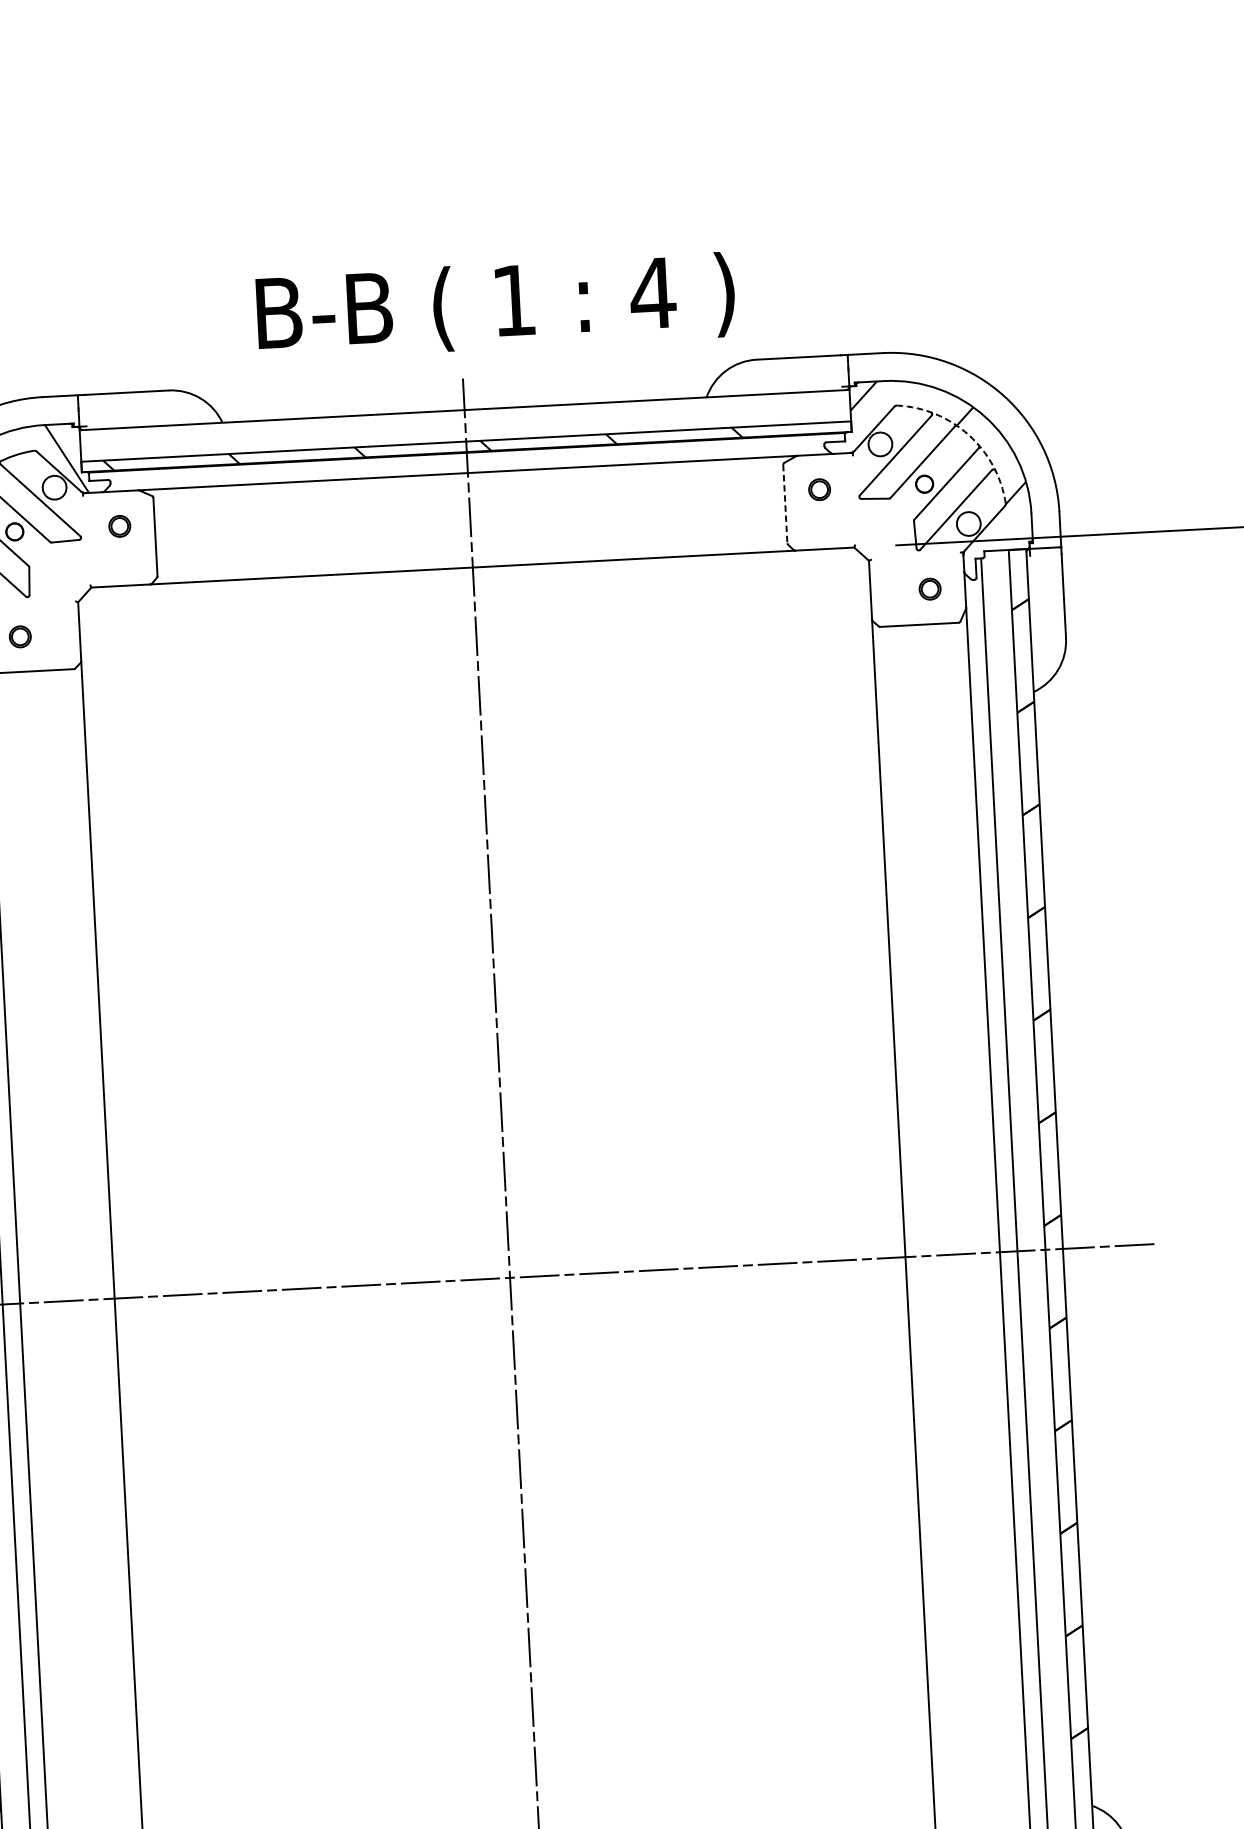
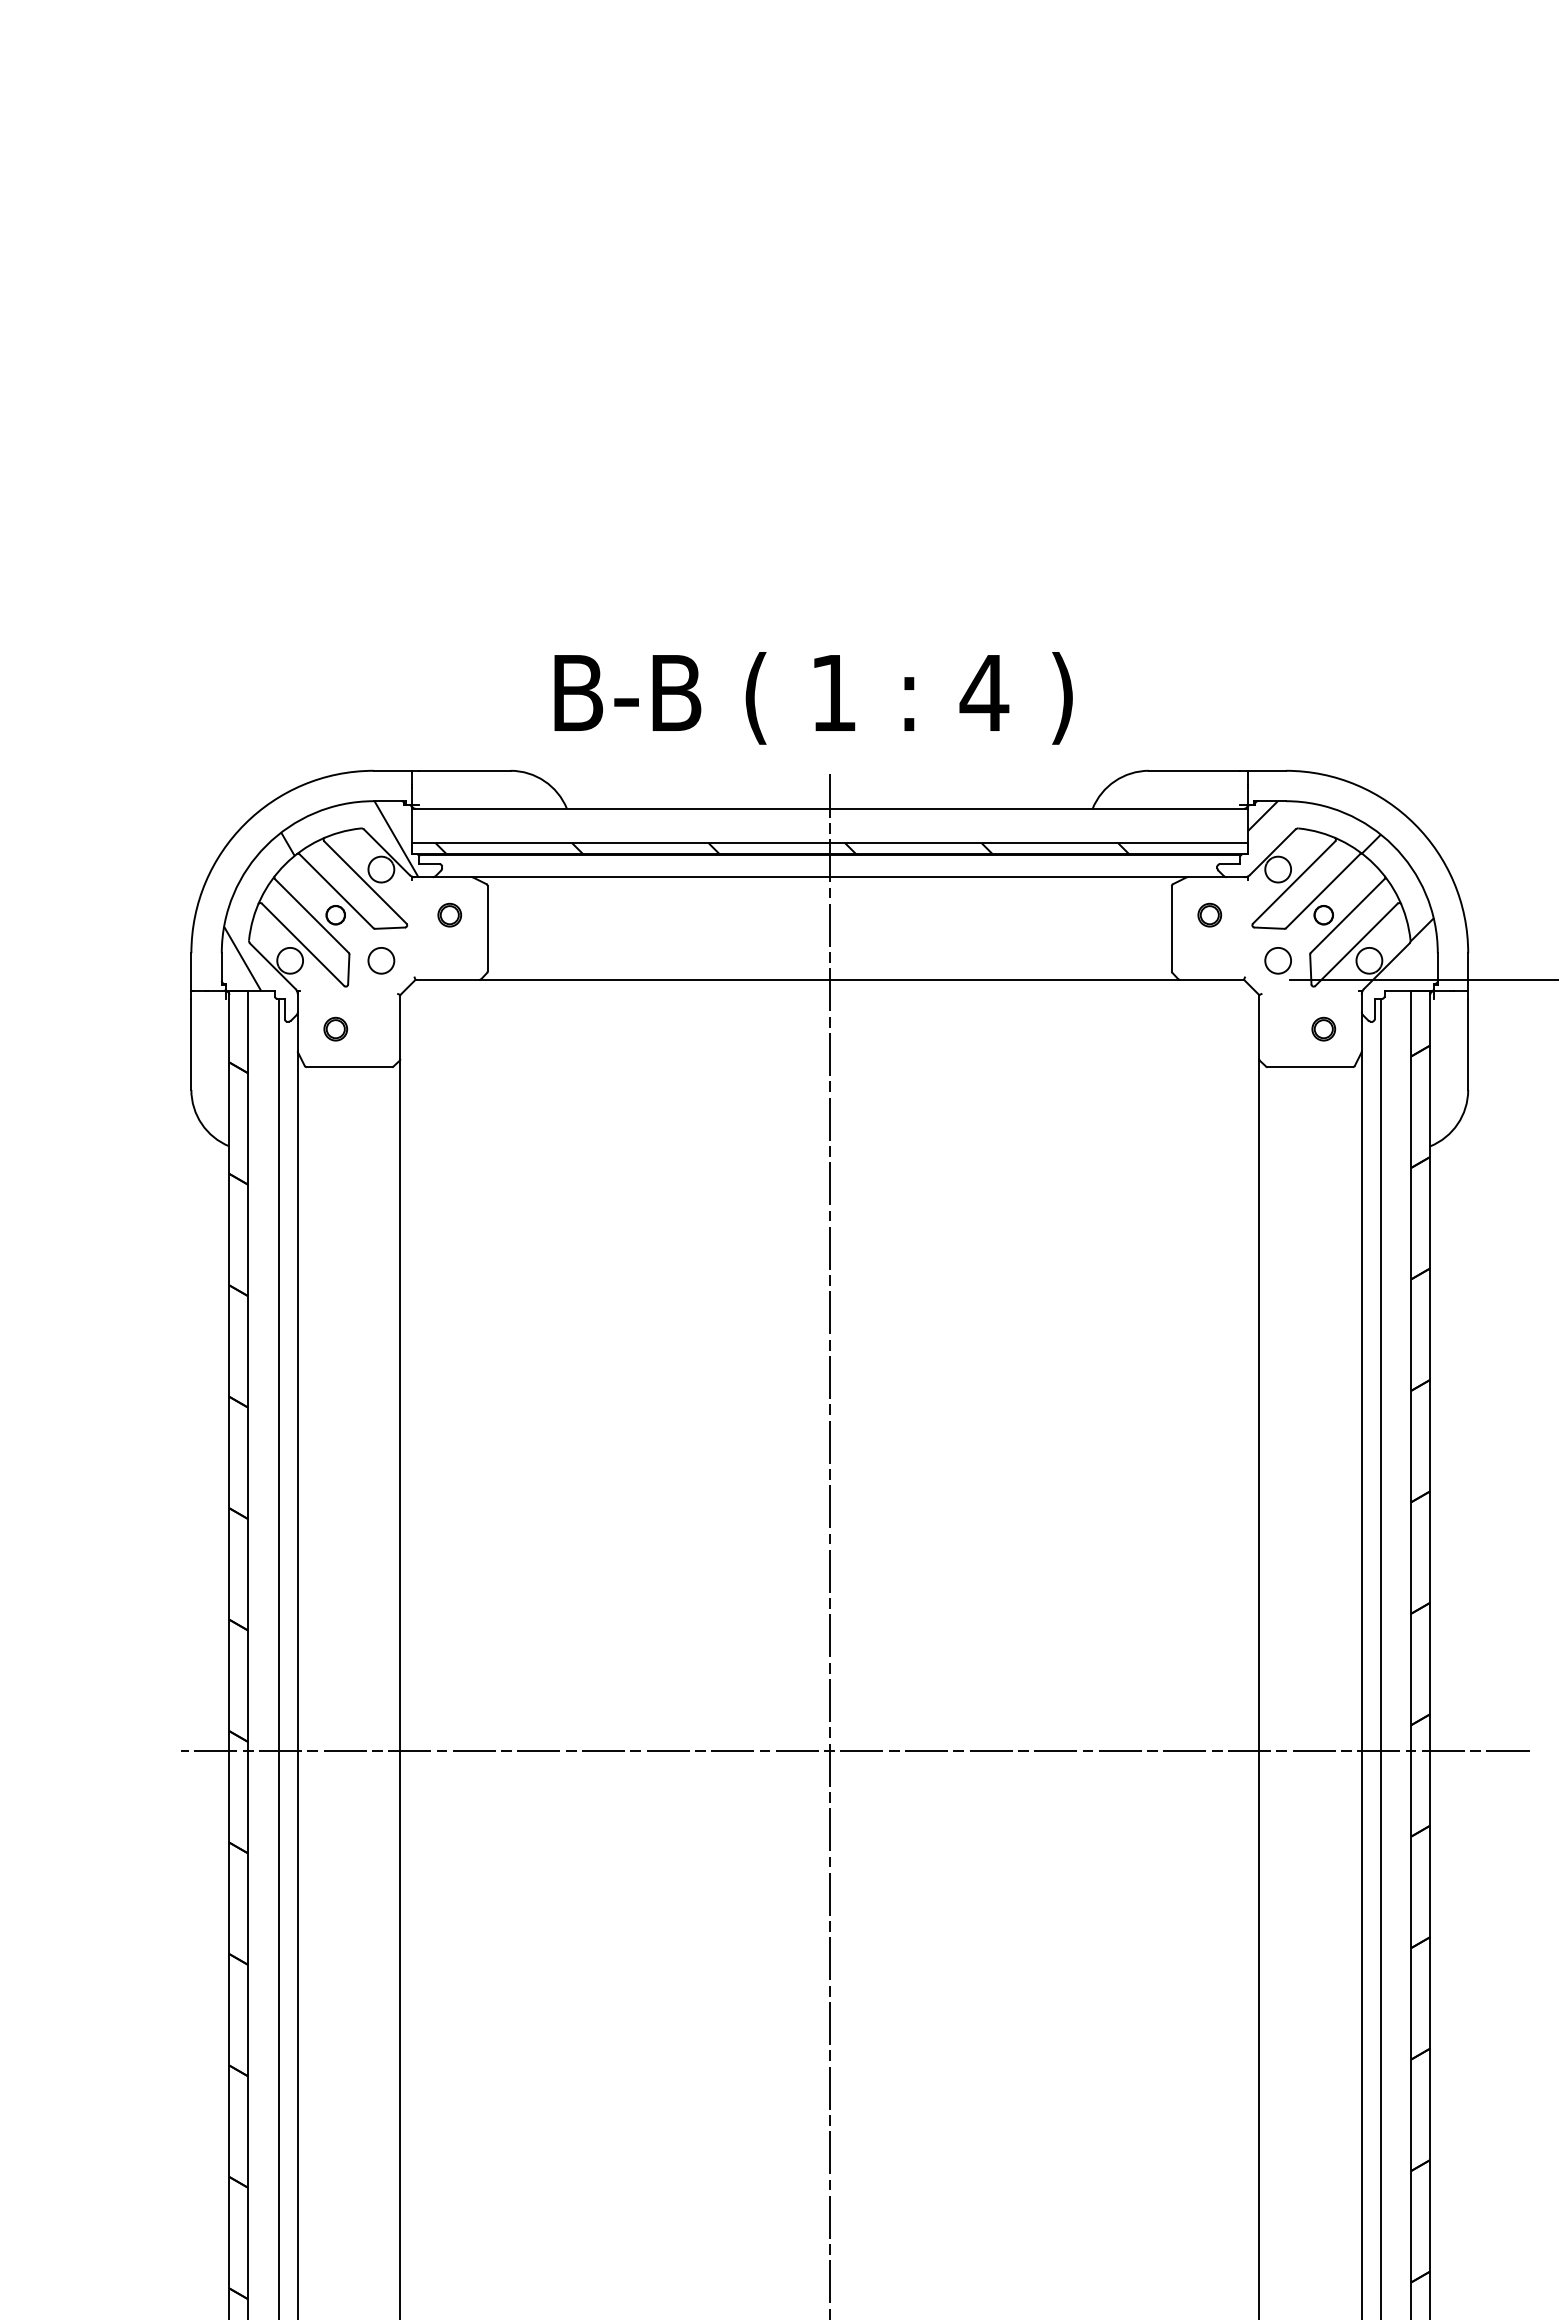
text: (495, 306) -> (813, 698), moved
arc: (968, 435) -> (1374, 864), dashed -> solid
line: (785, 503) -> (1171, 928), dashed -> solid
circle: (884, 528) -> (1277, 960), added
circle: (59, 571) -> (381, 960), added

